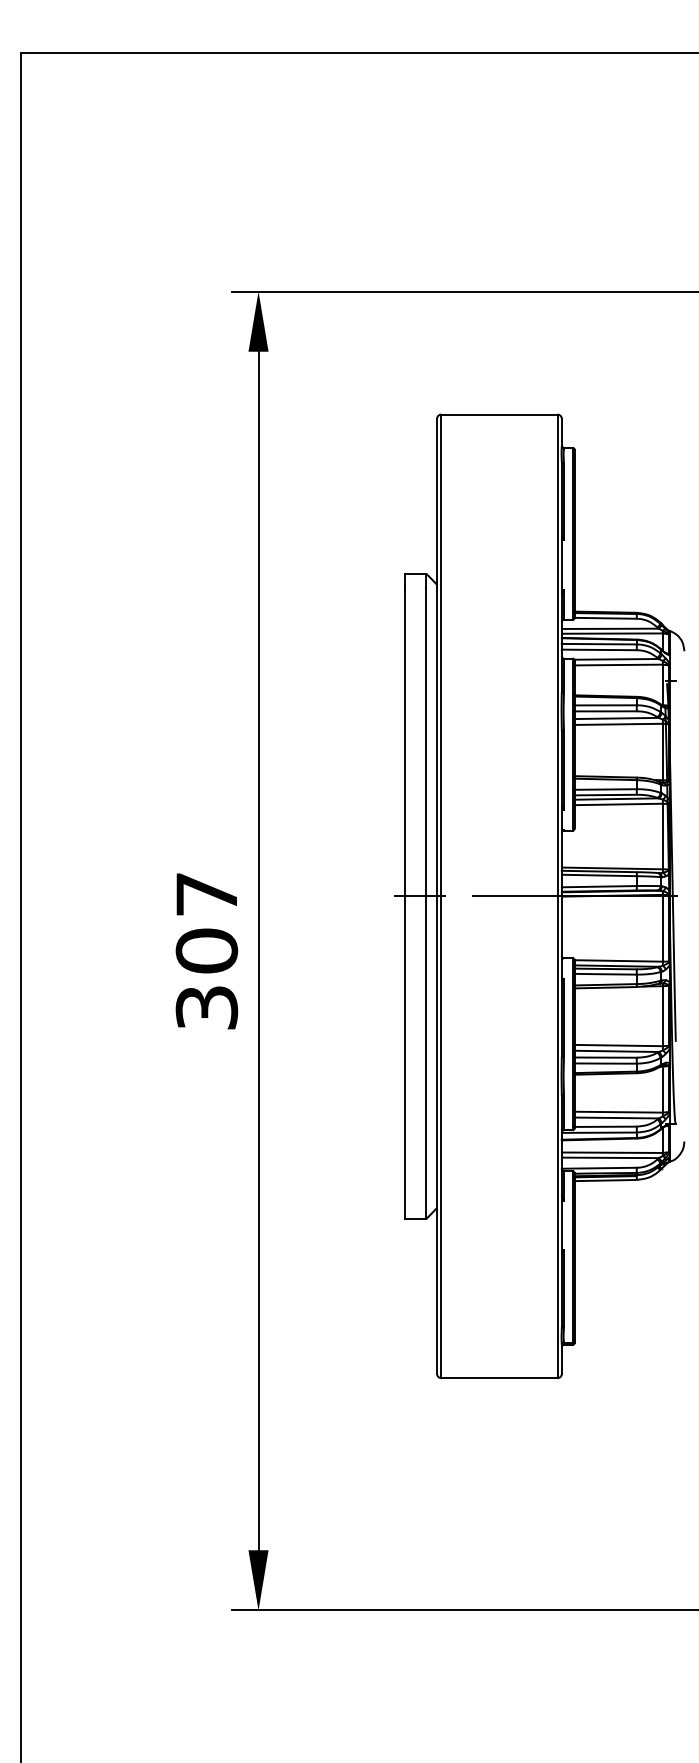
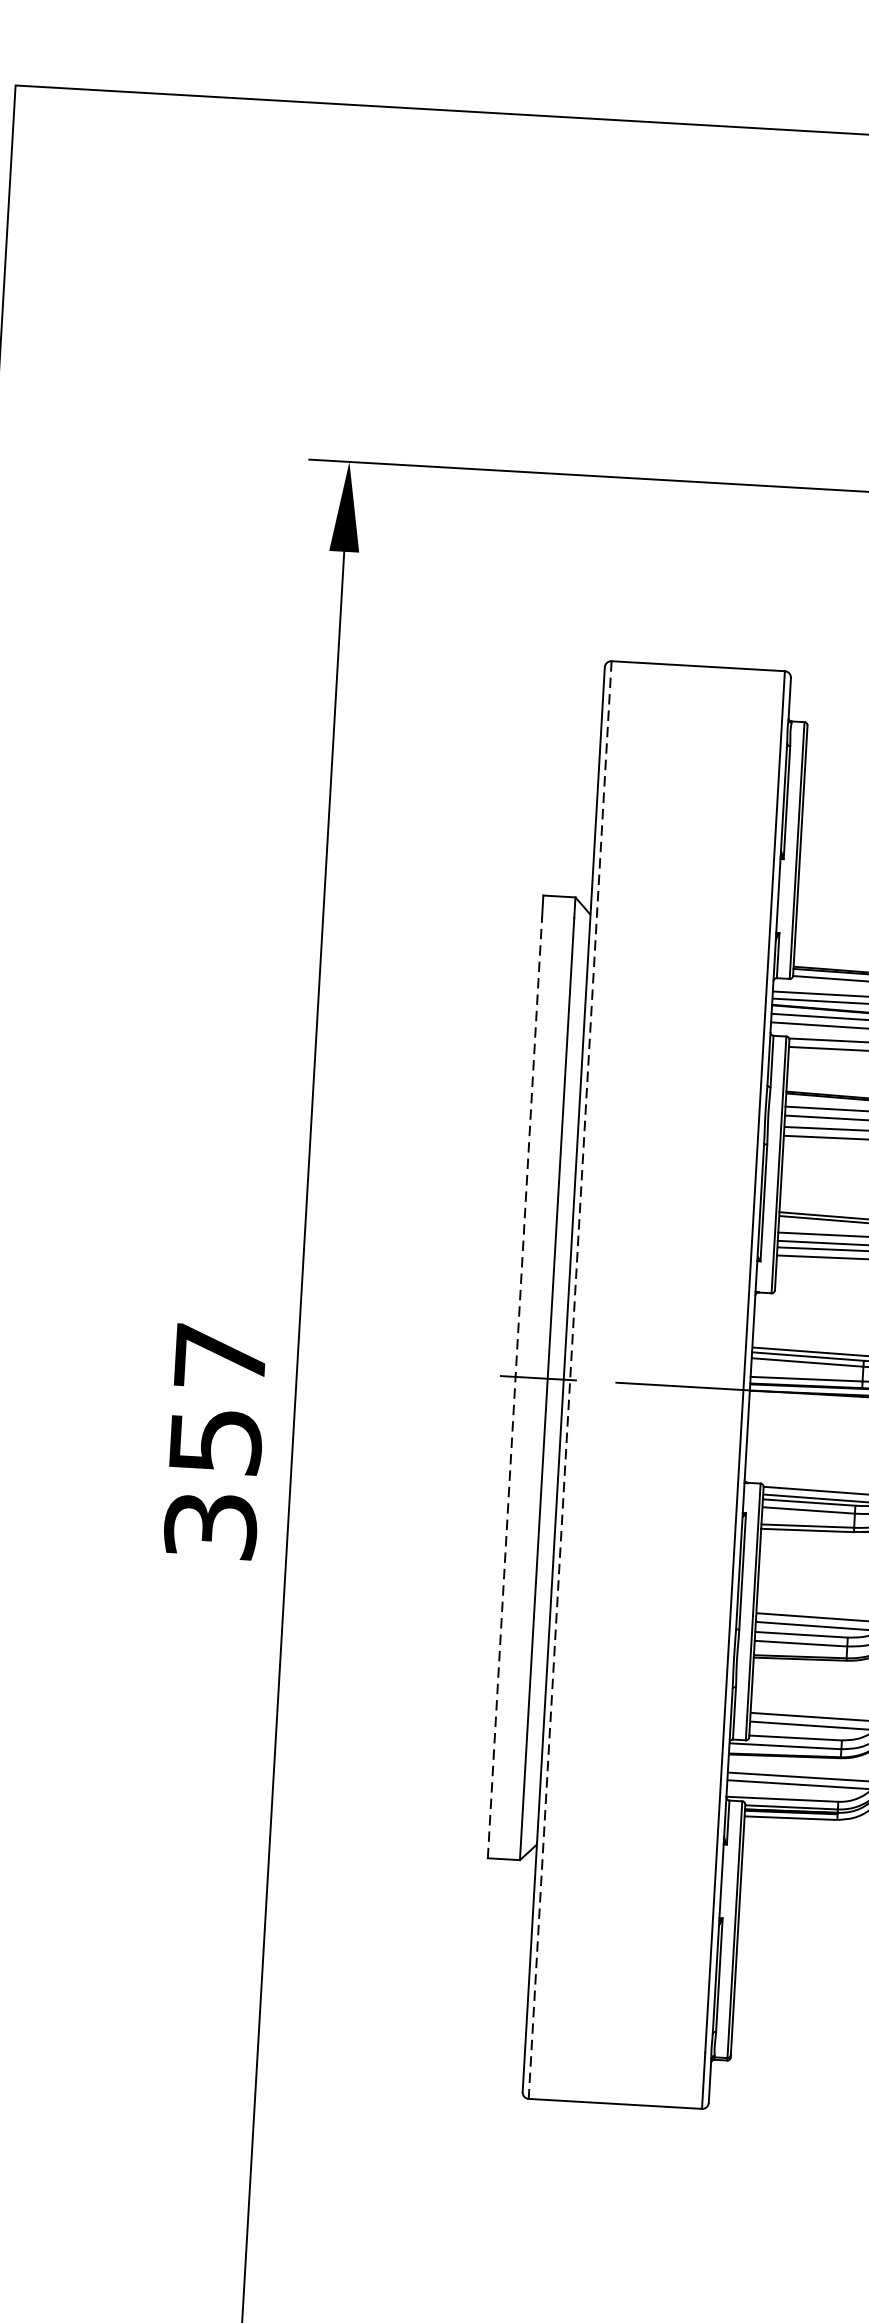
line: (441, 896) -> (570, 1380), solid -> dashed
line: (404, 903) -> (514, 1387), solid -> dashed
text: (206, 950) -> (215, 1440), 307 -> 357

